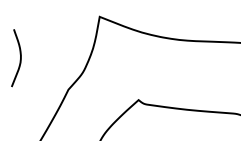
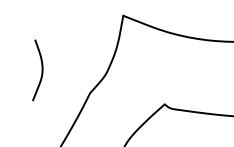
curve: (19, 60) -> (41, 72), moved

